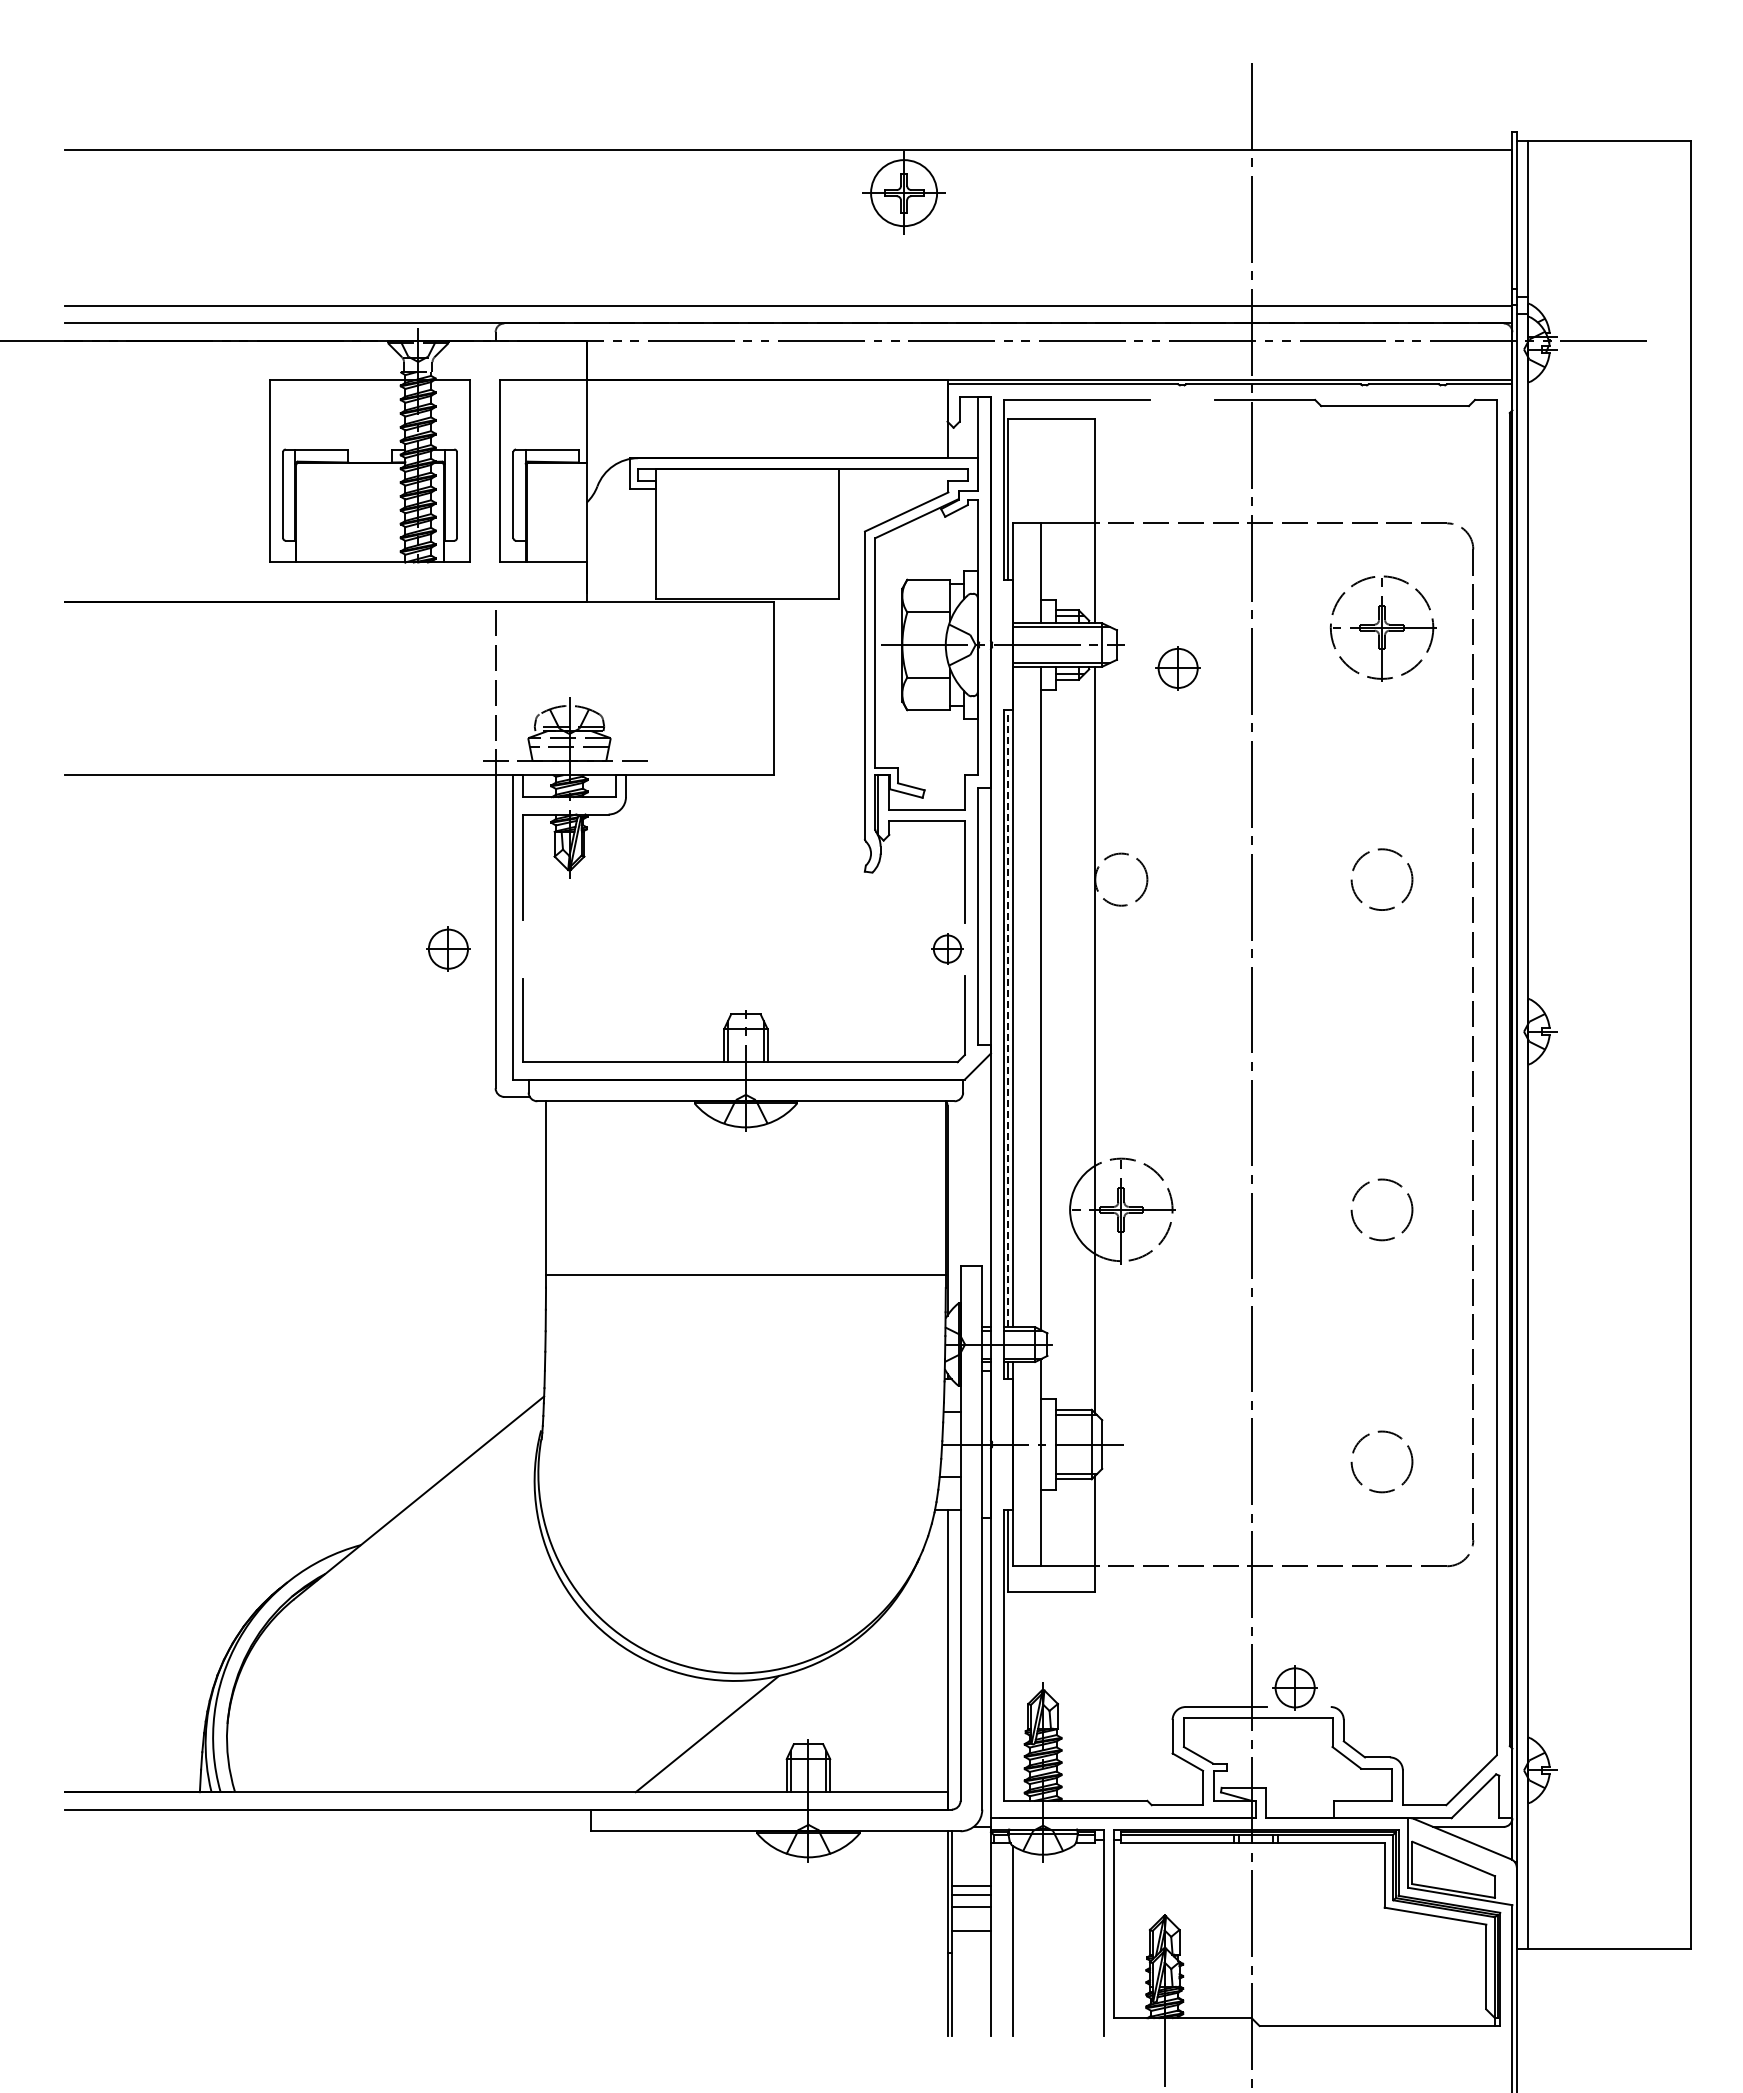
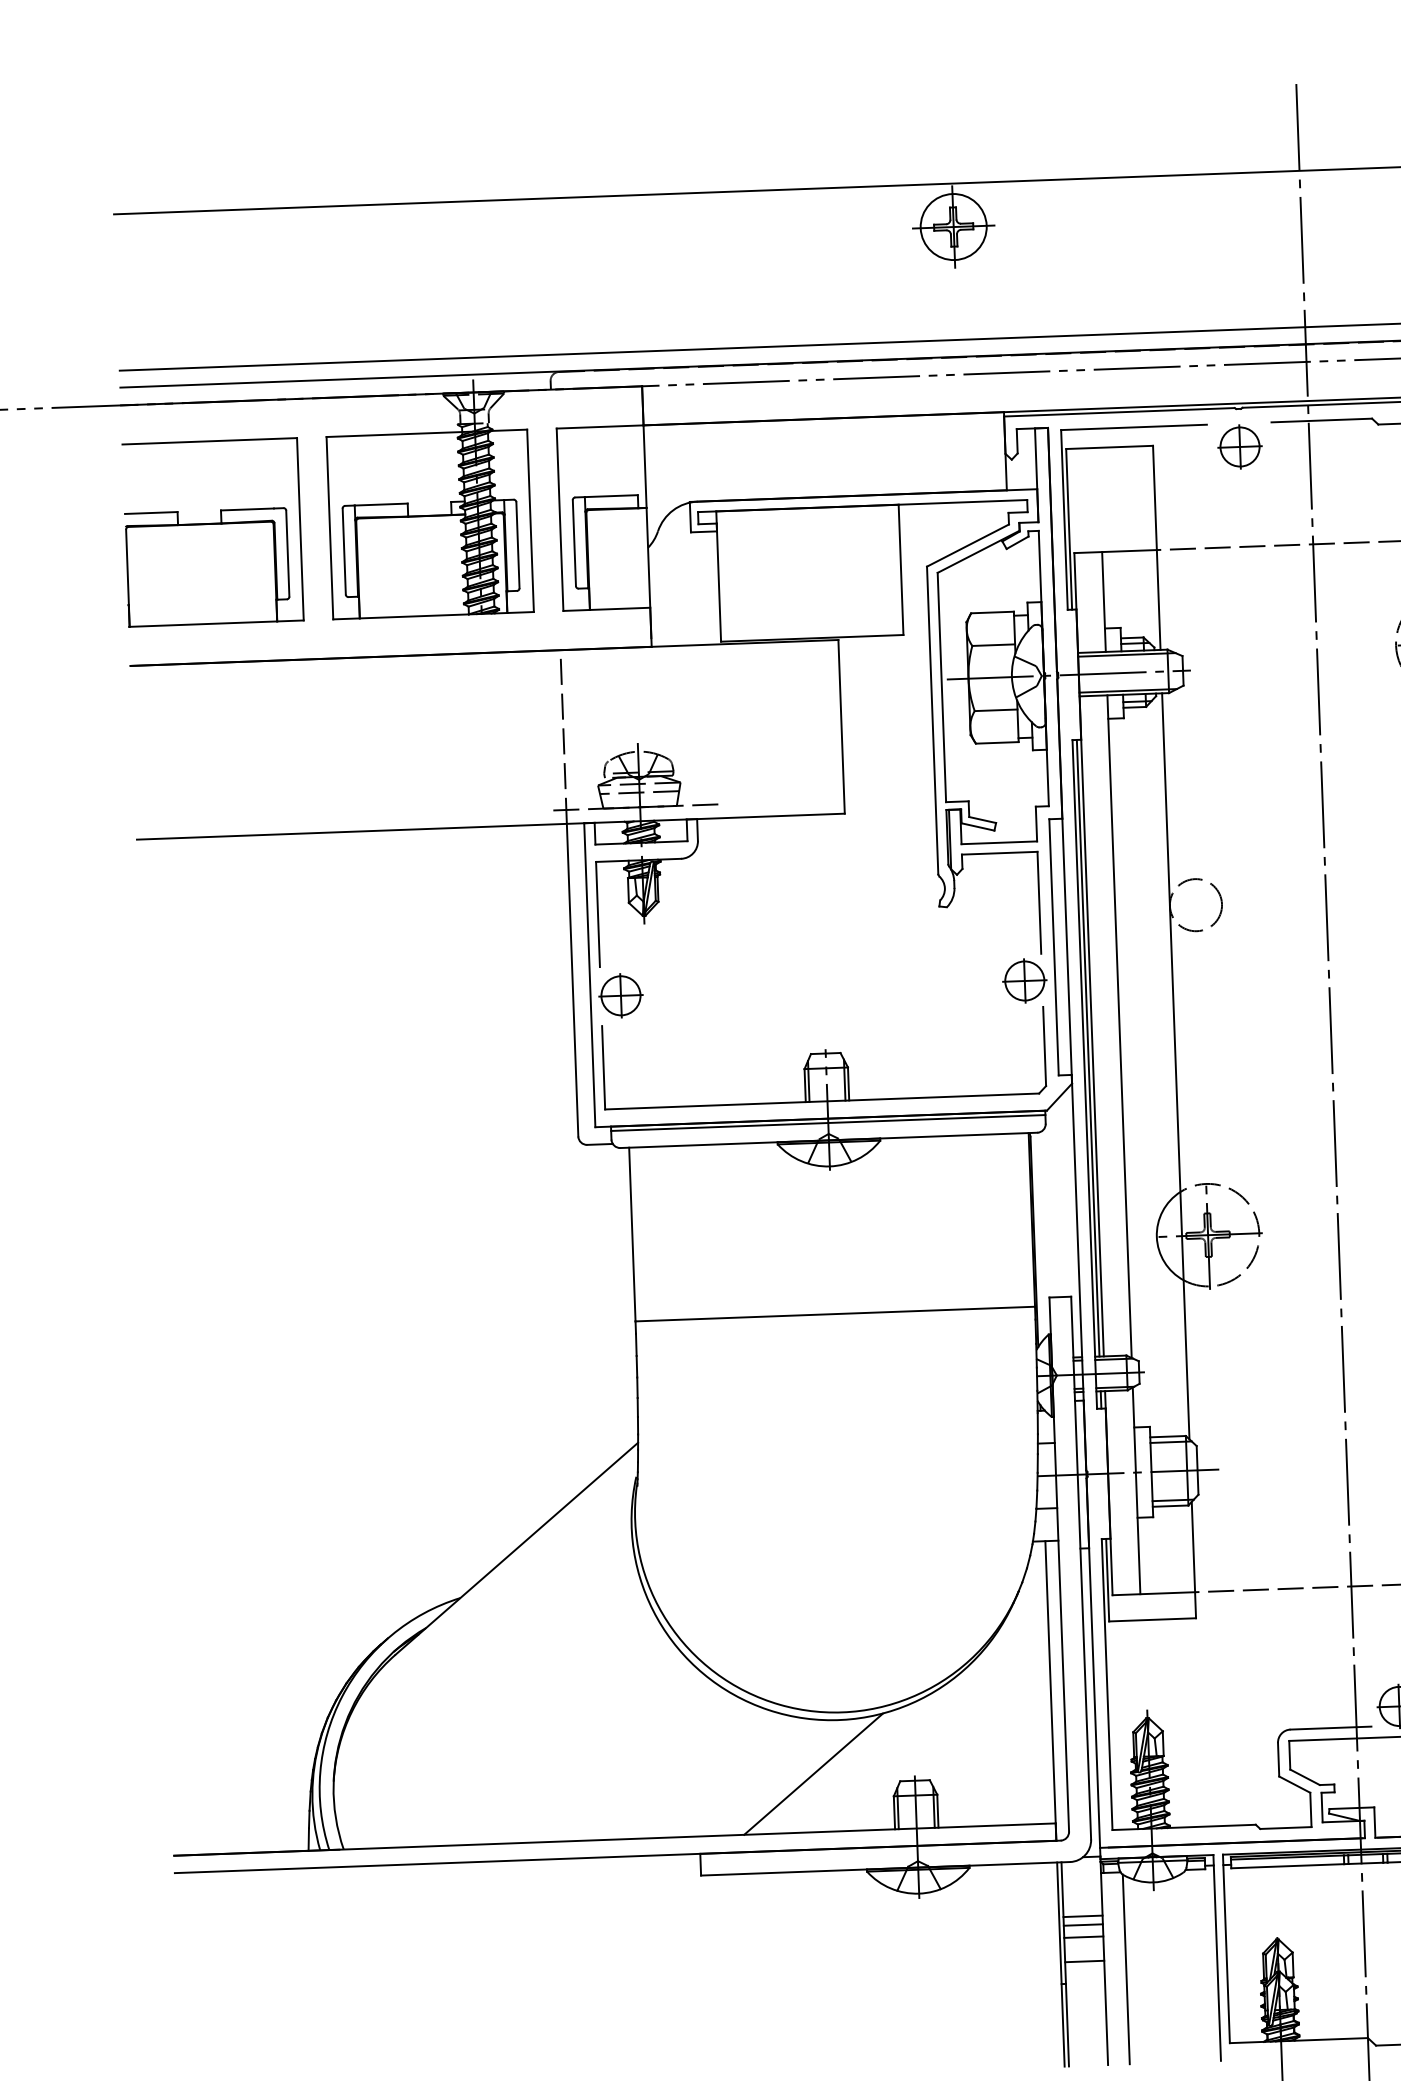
part: (152, 470) -> (212, 531), added
part: (1177, 668) -> (1239, 447), moved
part: (448, 948) -> (621, 995), moved
part: (947, 948) -> (1024, 980), size x1.43
line: (1008, 1018) -> (1088, 1048), dashed -> solid
line: (745, 1083) -> (827, 1122), added

